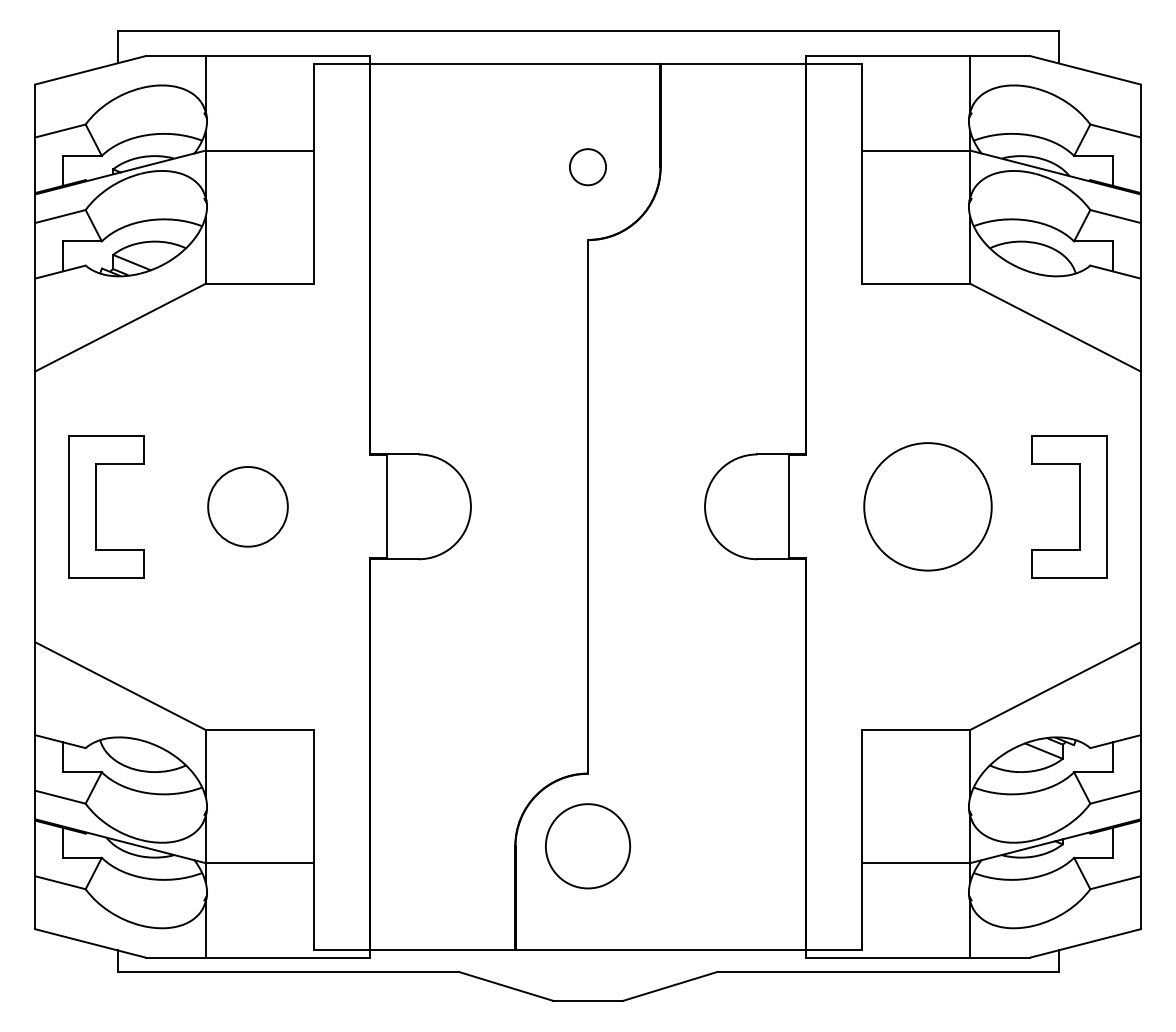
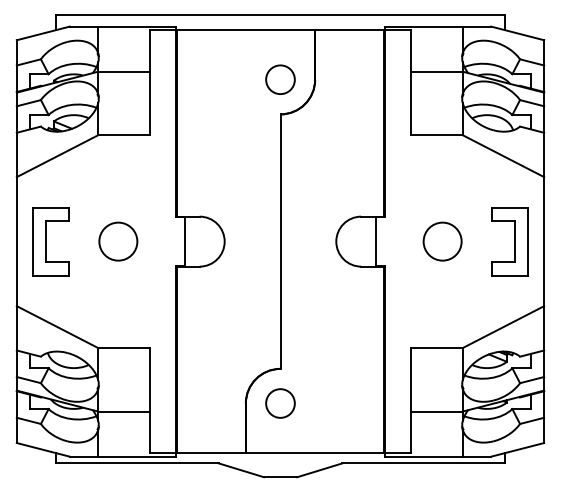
circle: (588, 166) -> (280, 79), size x1.67
circle: (927, 506) -> (442, 241), size x0.62
circle: (588, 846) -> (280, 403), size x0.71

